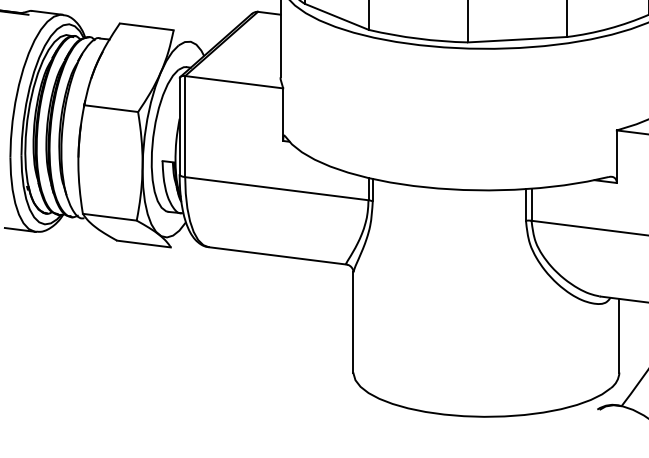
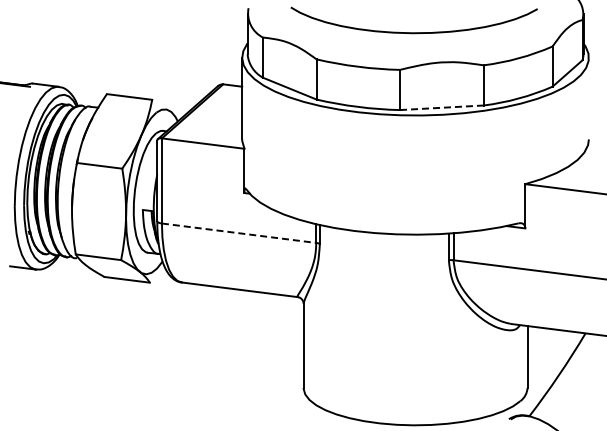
line: (517, 39) -> (441, 107), solid -> dashed
line: (277, 189) -> (239, 233), solid -> dashed

